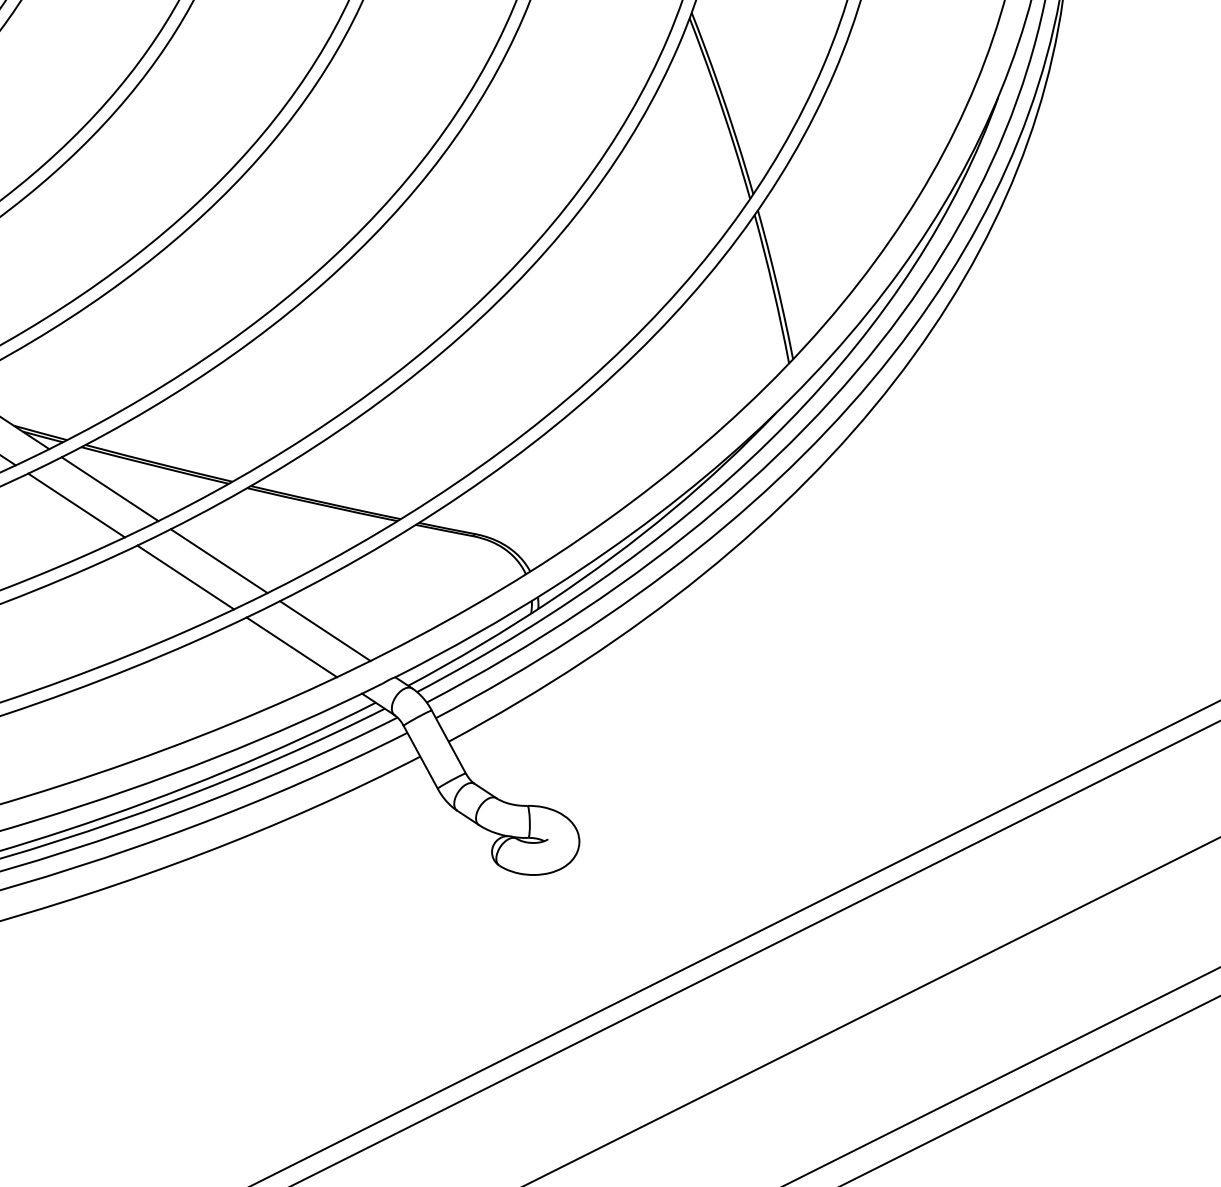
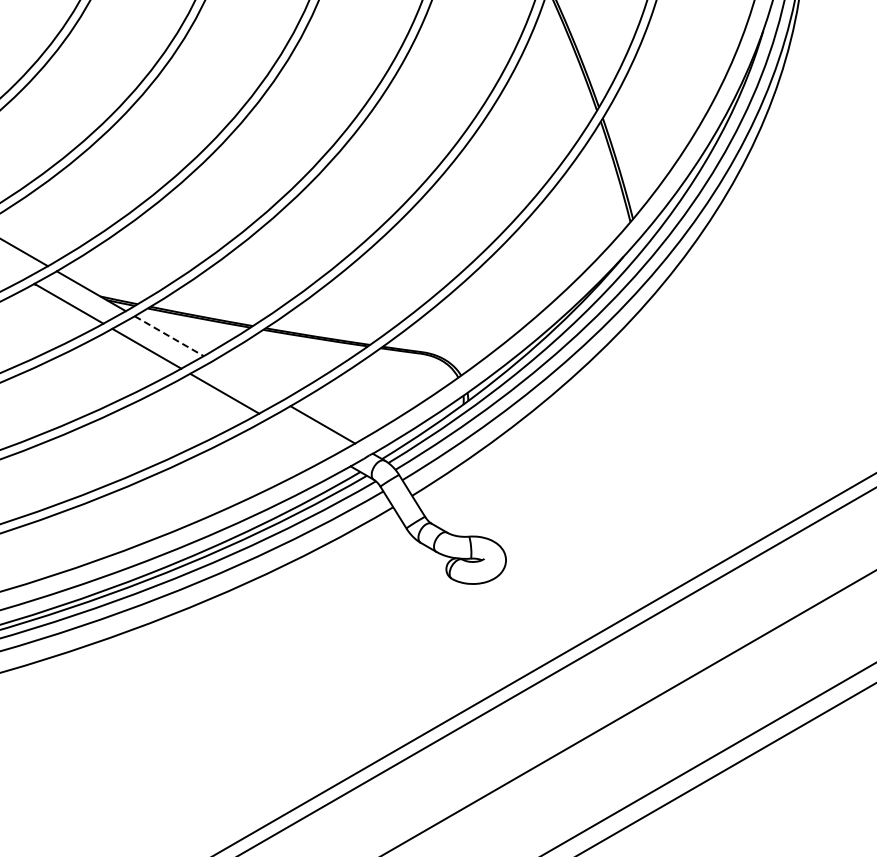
line: (110, 489) -> (169, 336), solid -> dashed
line: (218, 561) -> (246, 381), removed
line: (291, 647) -> (300, 437), removed

